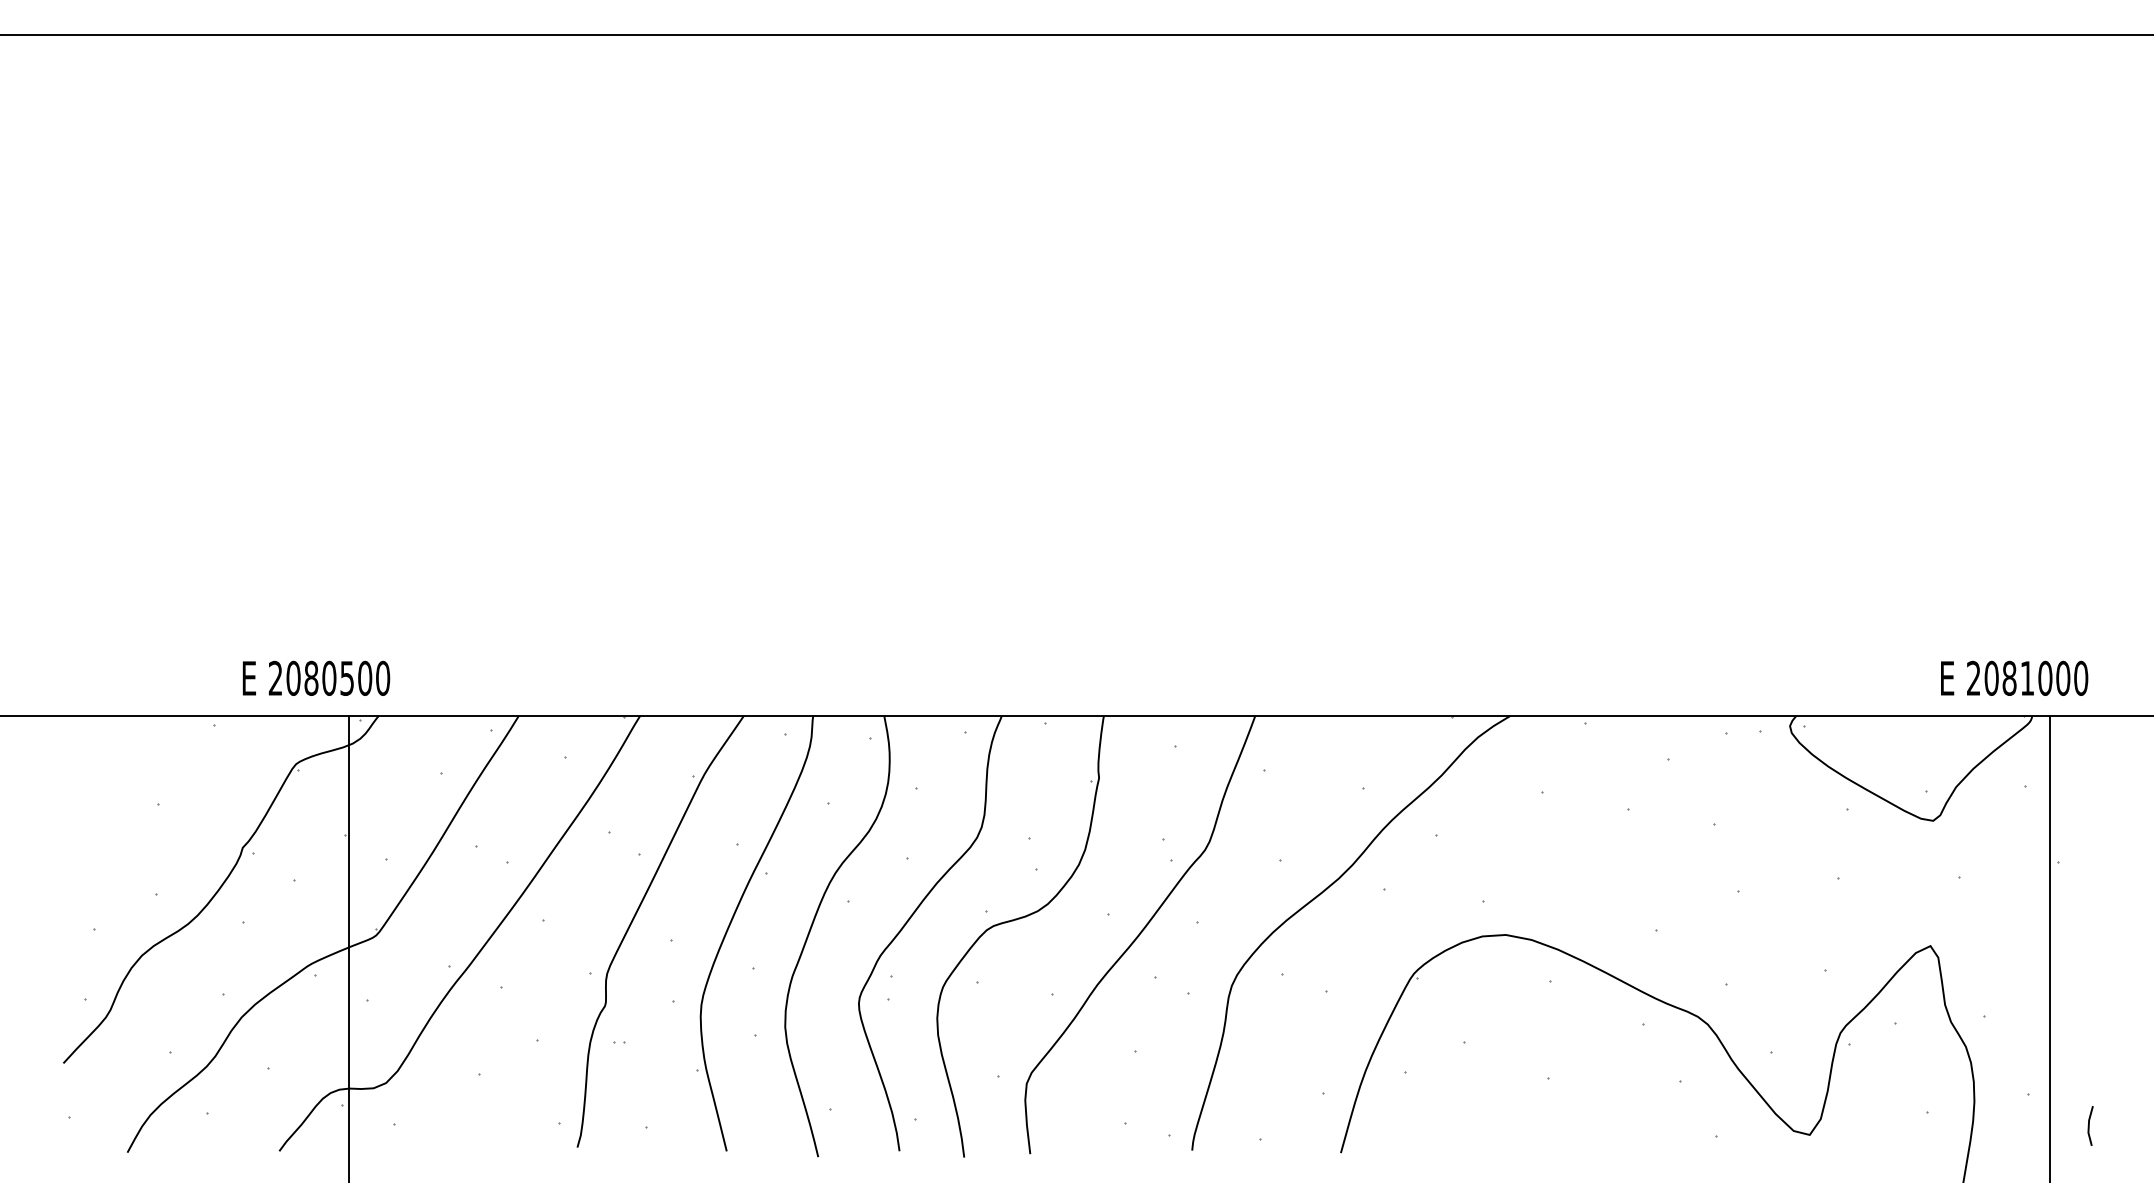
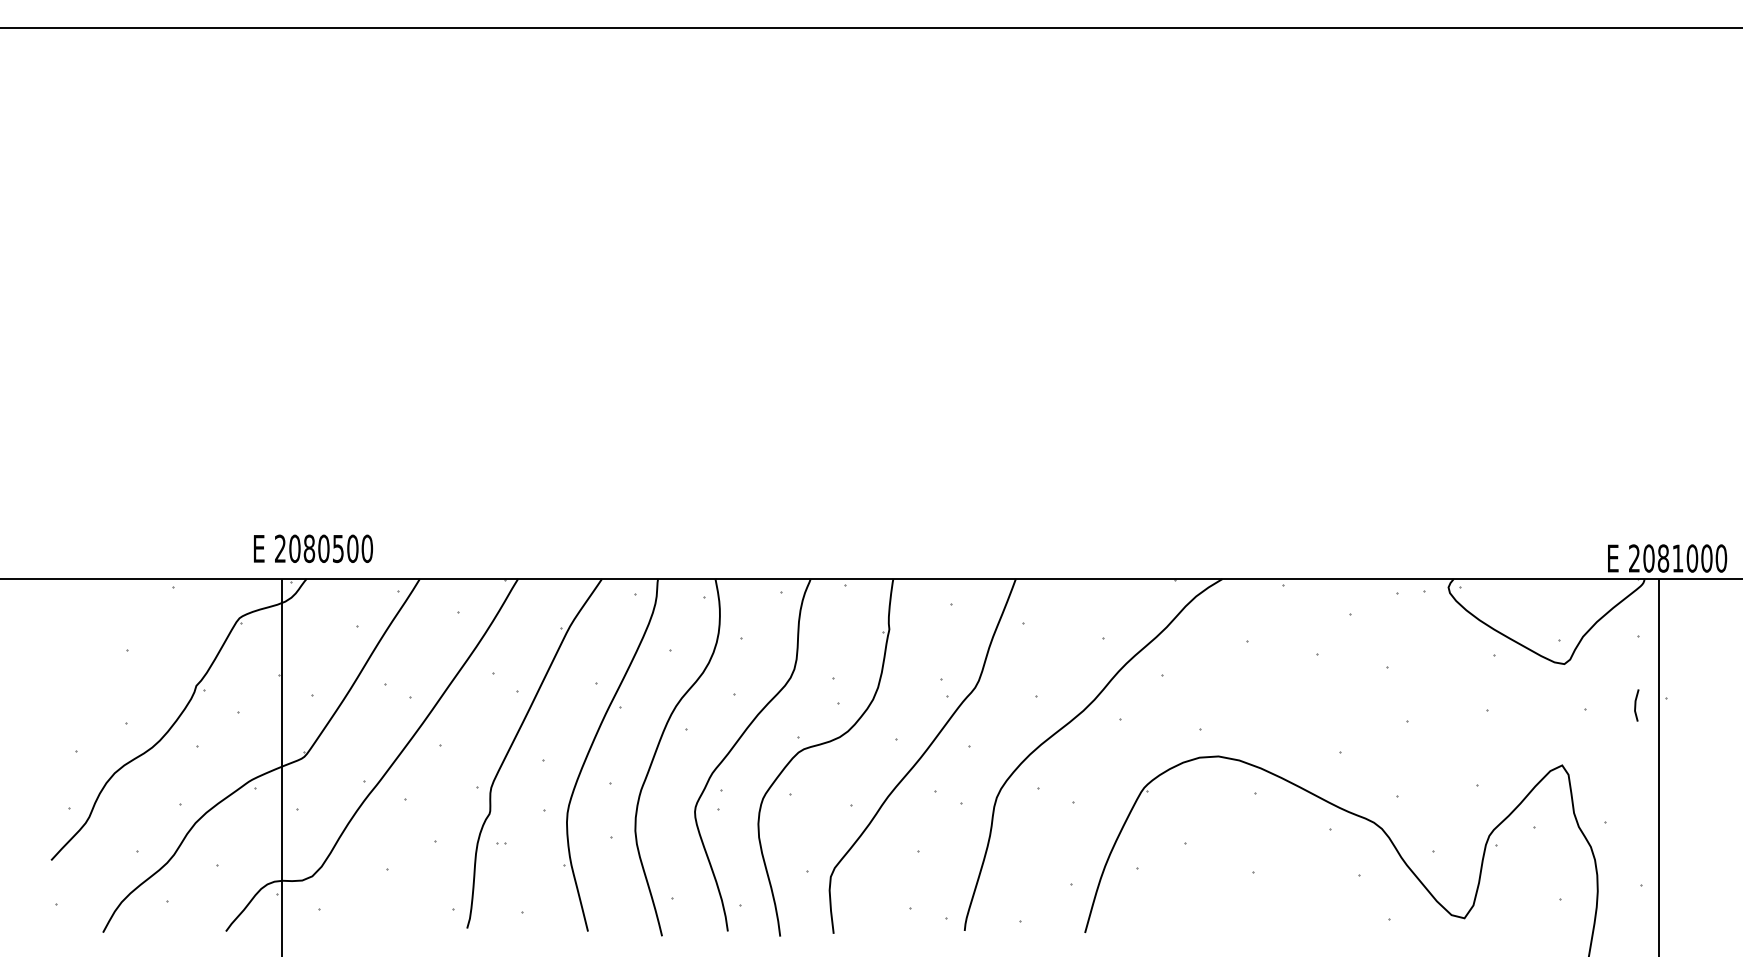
text: (316, 677) -> (313, 548), moved
text: (2014, 677) -> (1667, 557), moved
line: (2089, 1125) -> (1635, 705), moved

